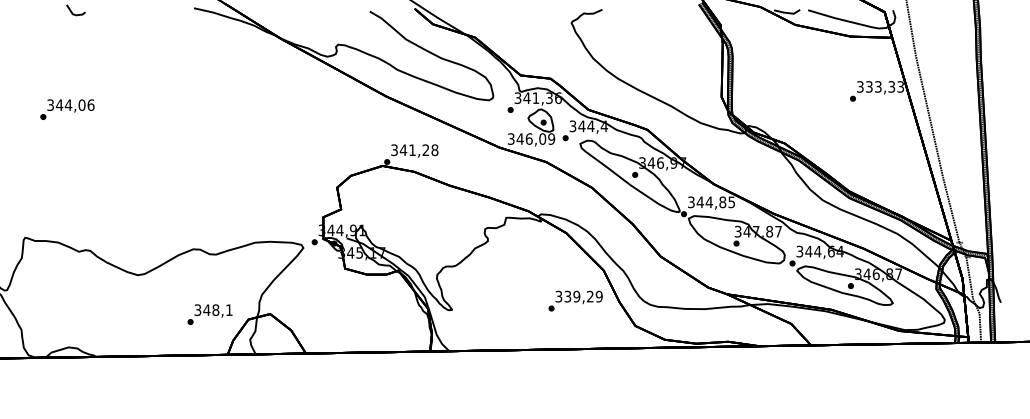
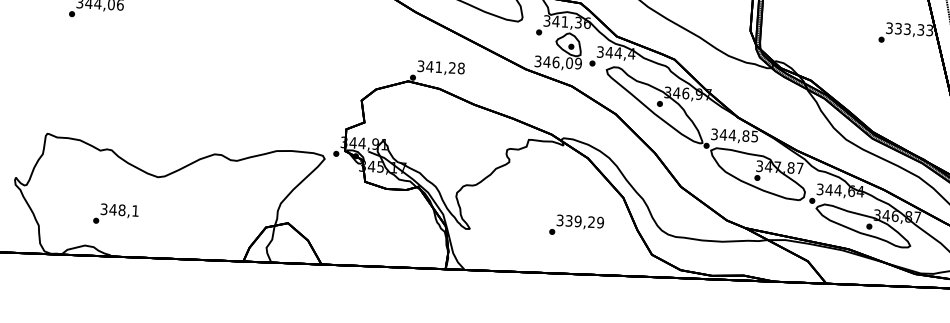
text: (575, 300) -> (576, 225), moved
text: (209, 314) -> (115, 214), moved

